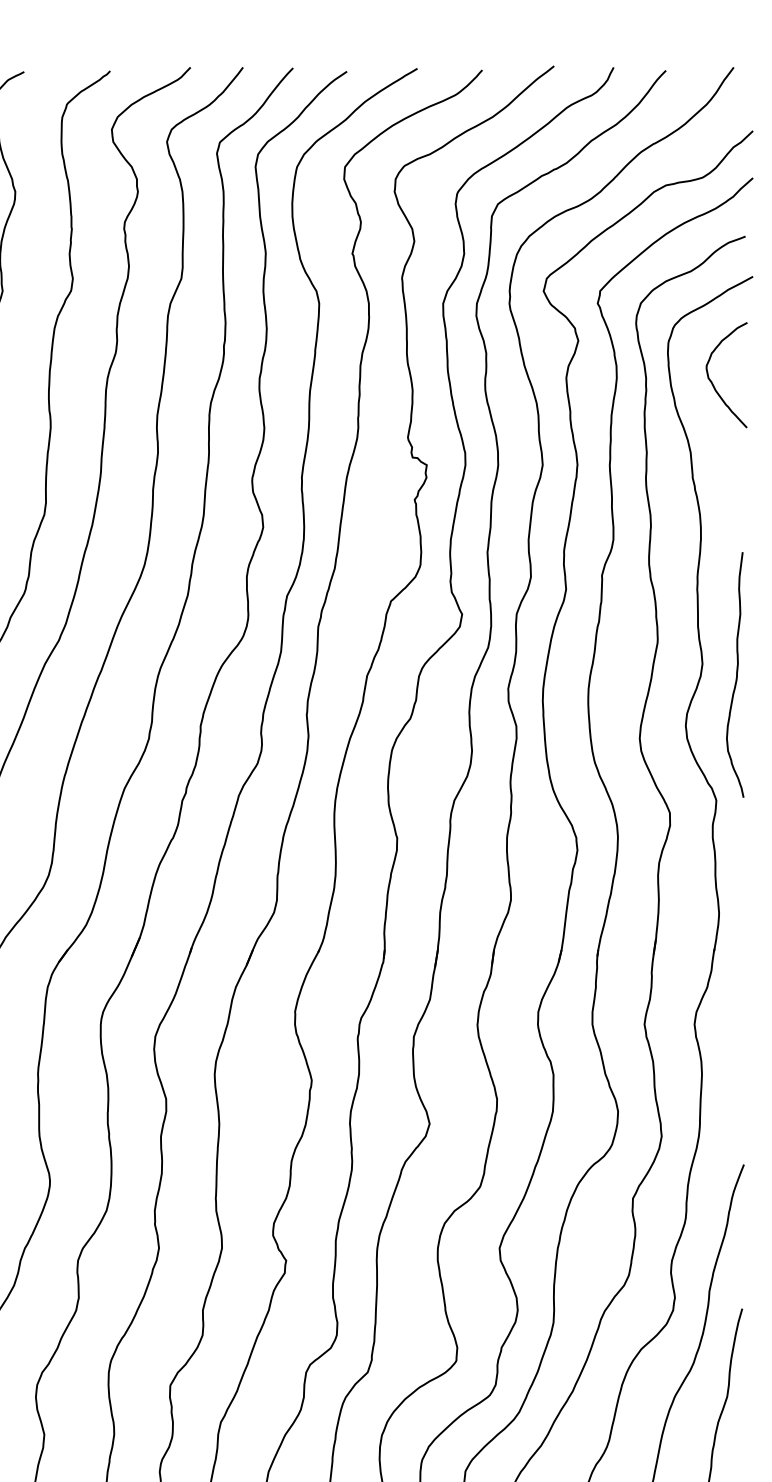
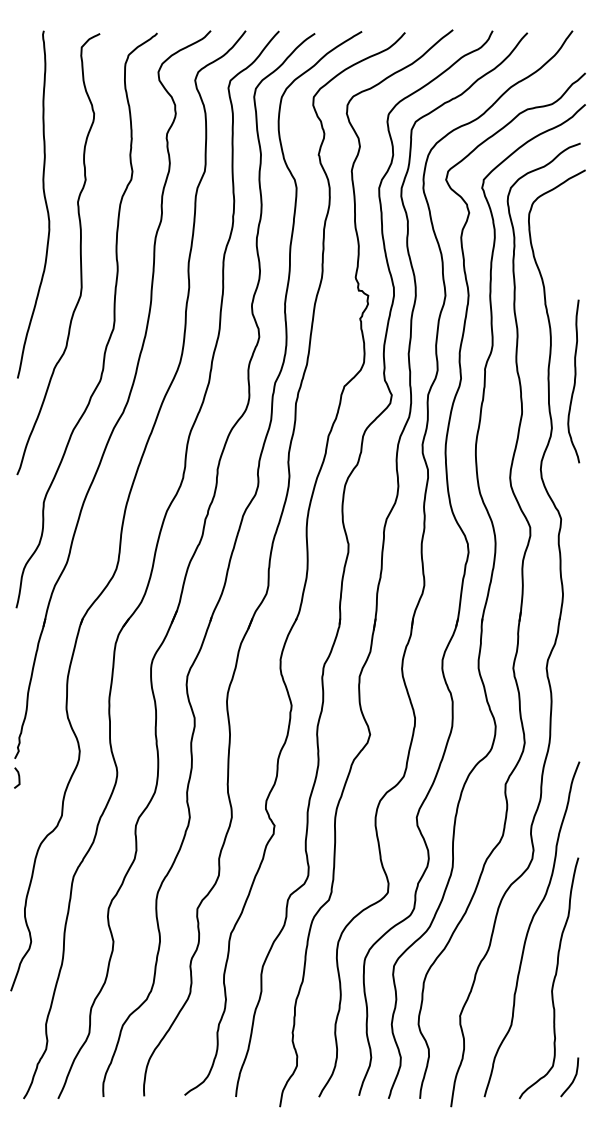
curve: (712, 380) -> (558, 239), removed
curve: (736, 674) -> (574, 381), moved

